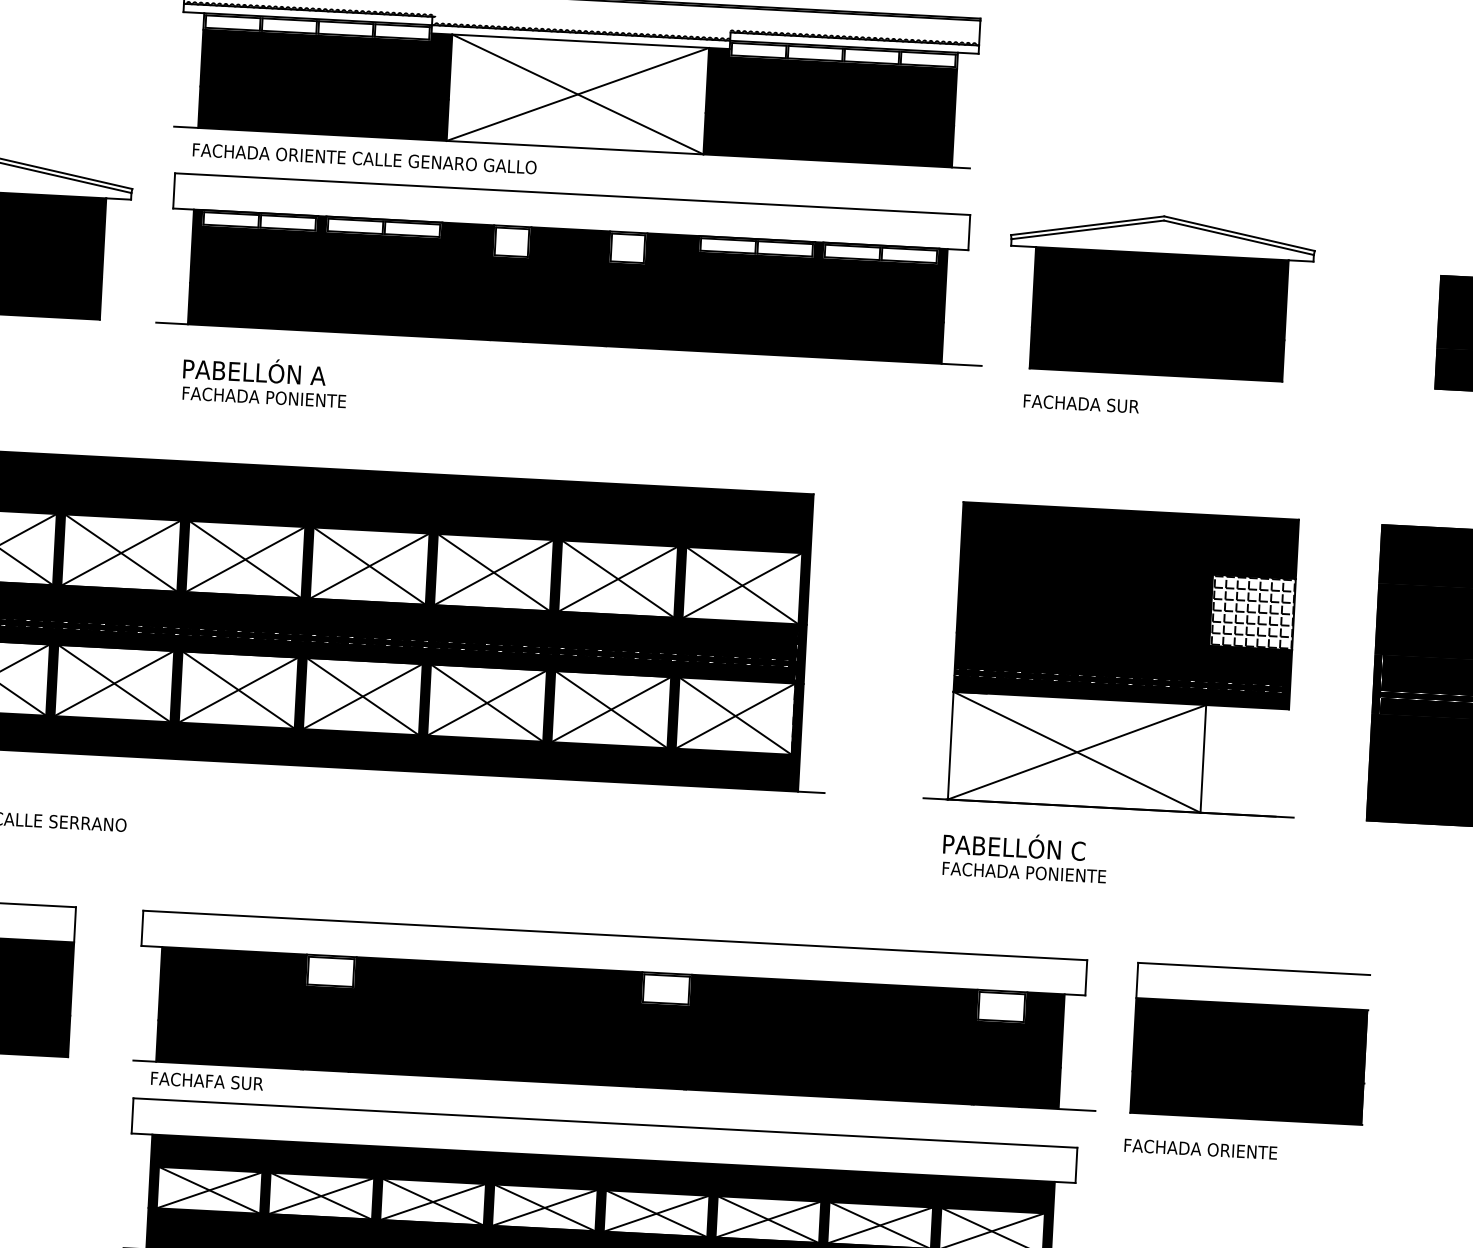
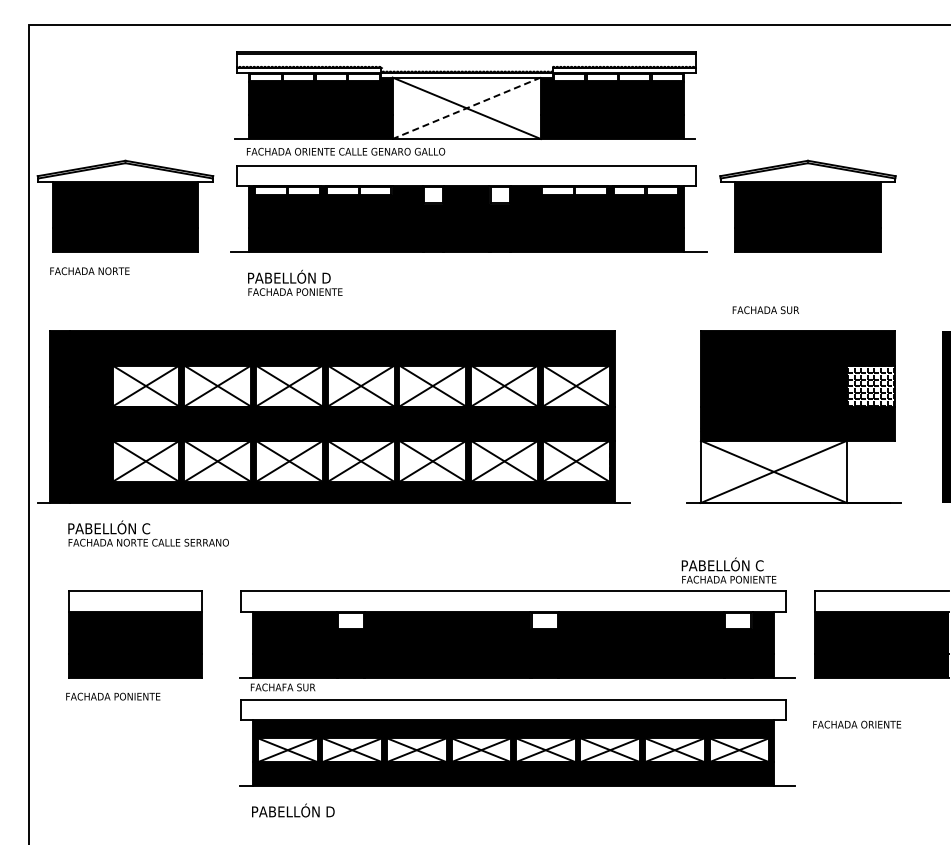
line: (577, 94) -> (466, 108), solid -> dashed
text: (317, 374) -> (325, 277), PABELLÓN A -> PABELLÓN D
text: (1080, 404) -> (765, 310), moved
text: (1023, 856) -> (728, 570), moved
text: (1199, 1148) -> (856, 724), moved

